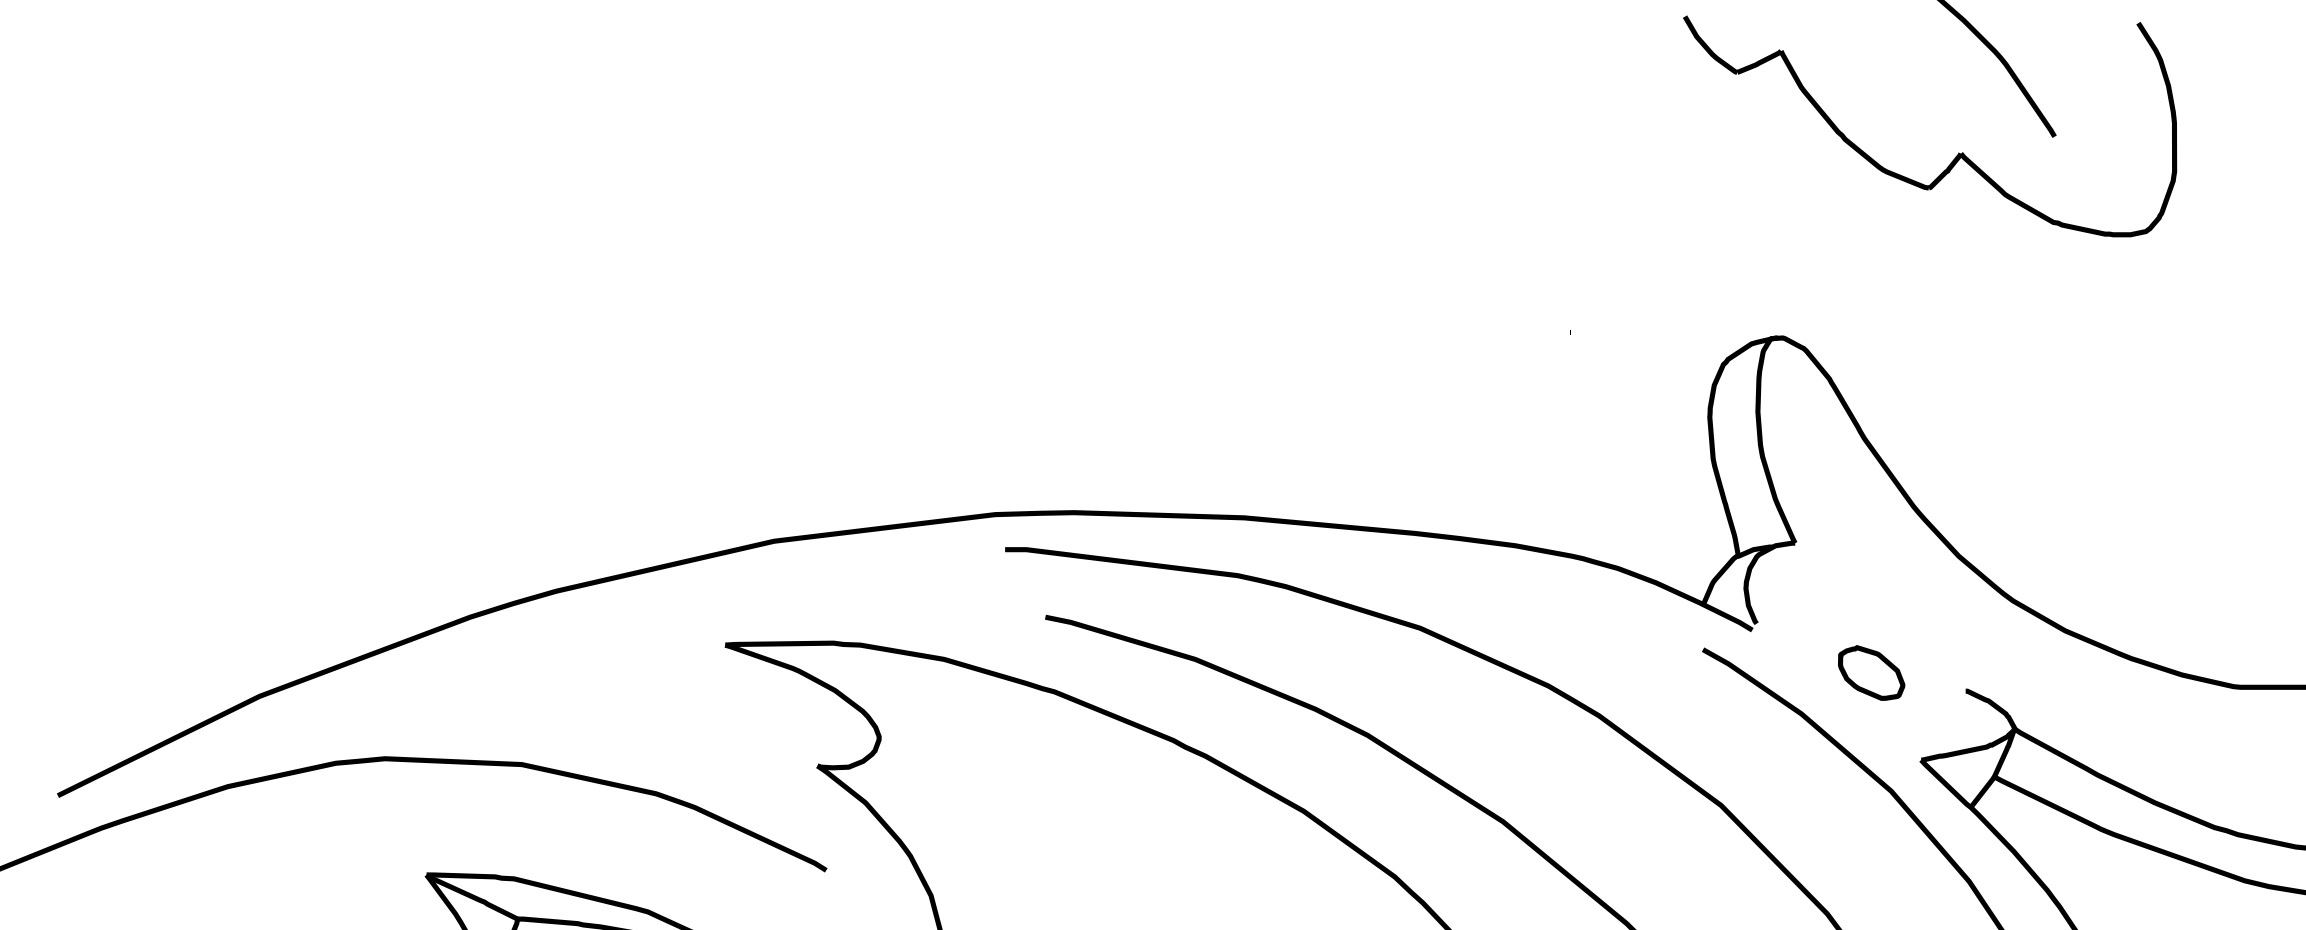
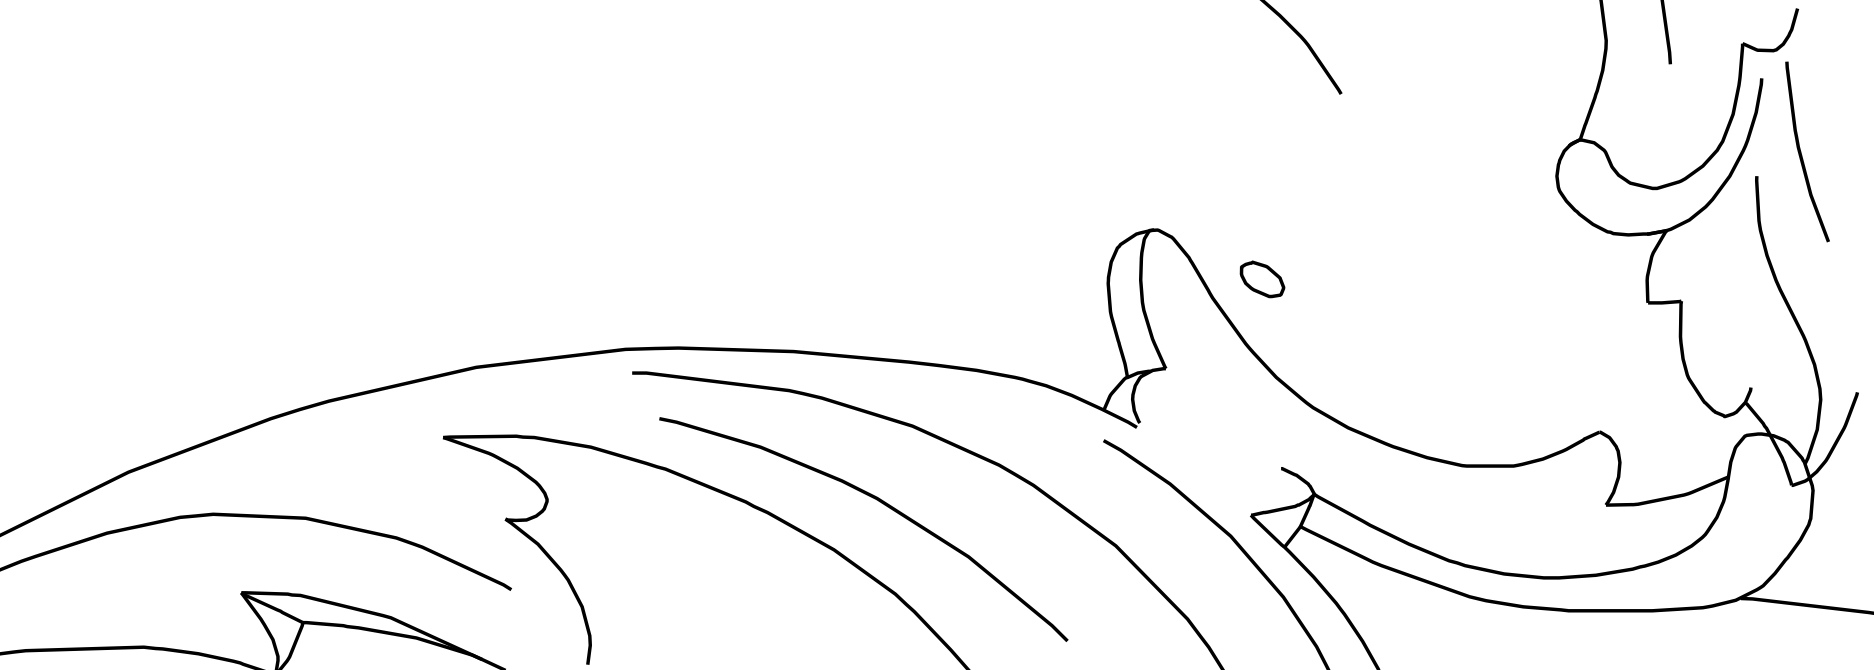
part: (1958, 153) -> (1276, 105), removed
part: (1871, 673) -> (1262, 279), moved

